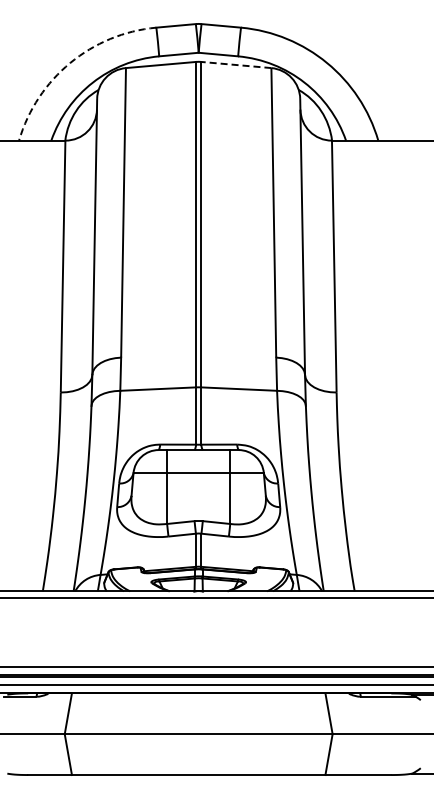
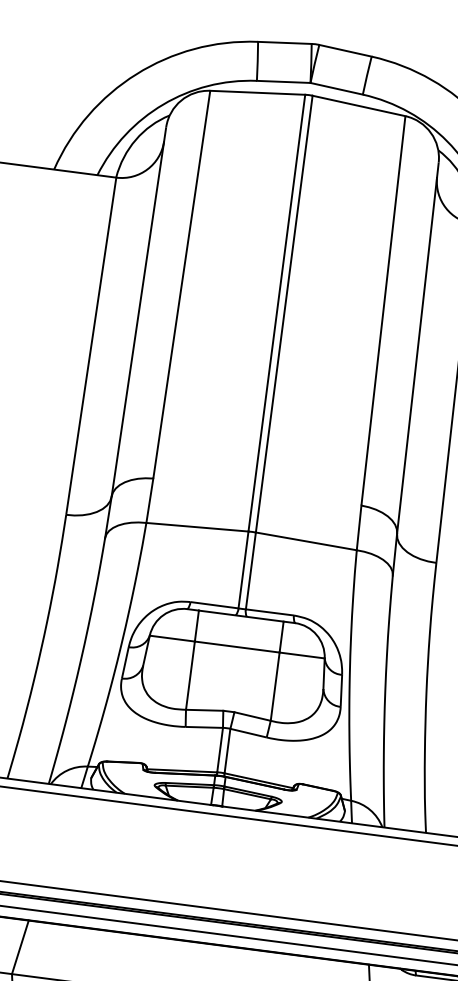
arc: (70, 62) -> (136, 73), dashed -> solid
line: (235, 64) -> (357, 105), dashed -> solid

